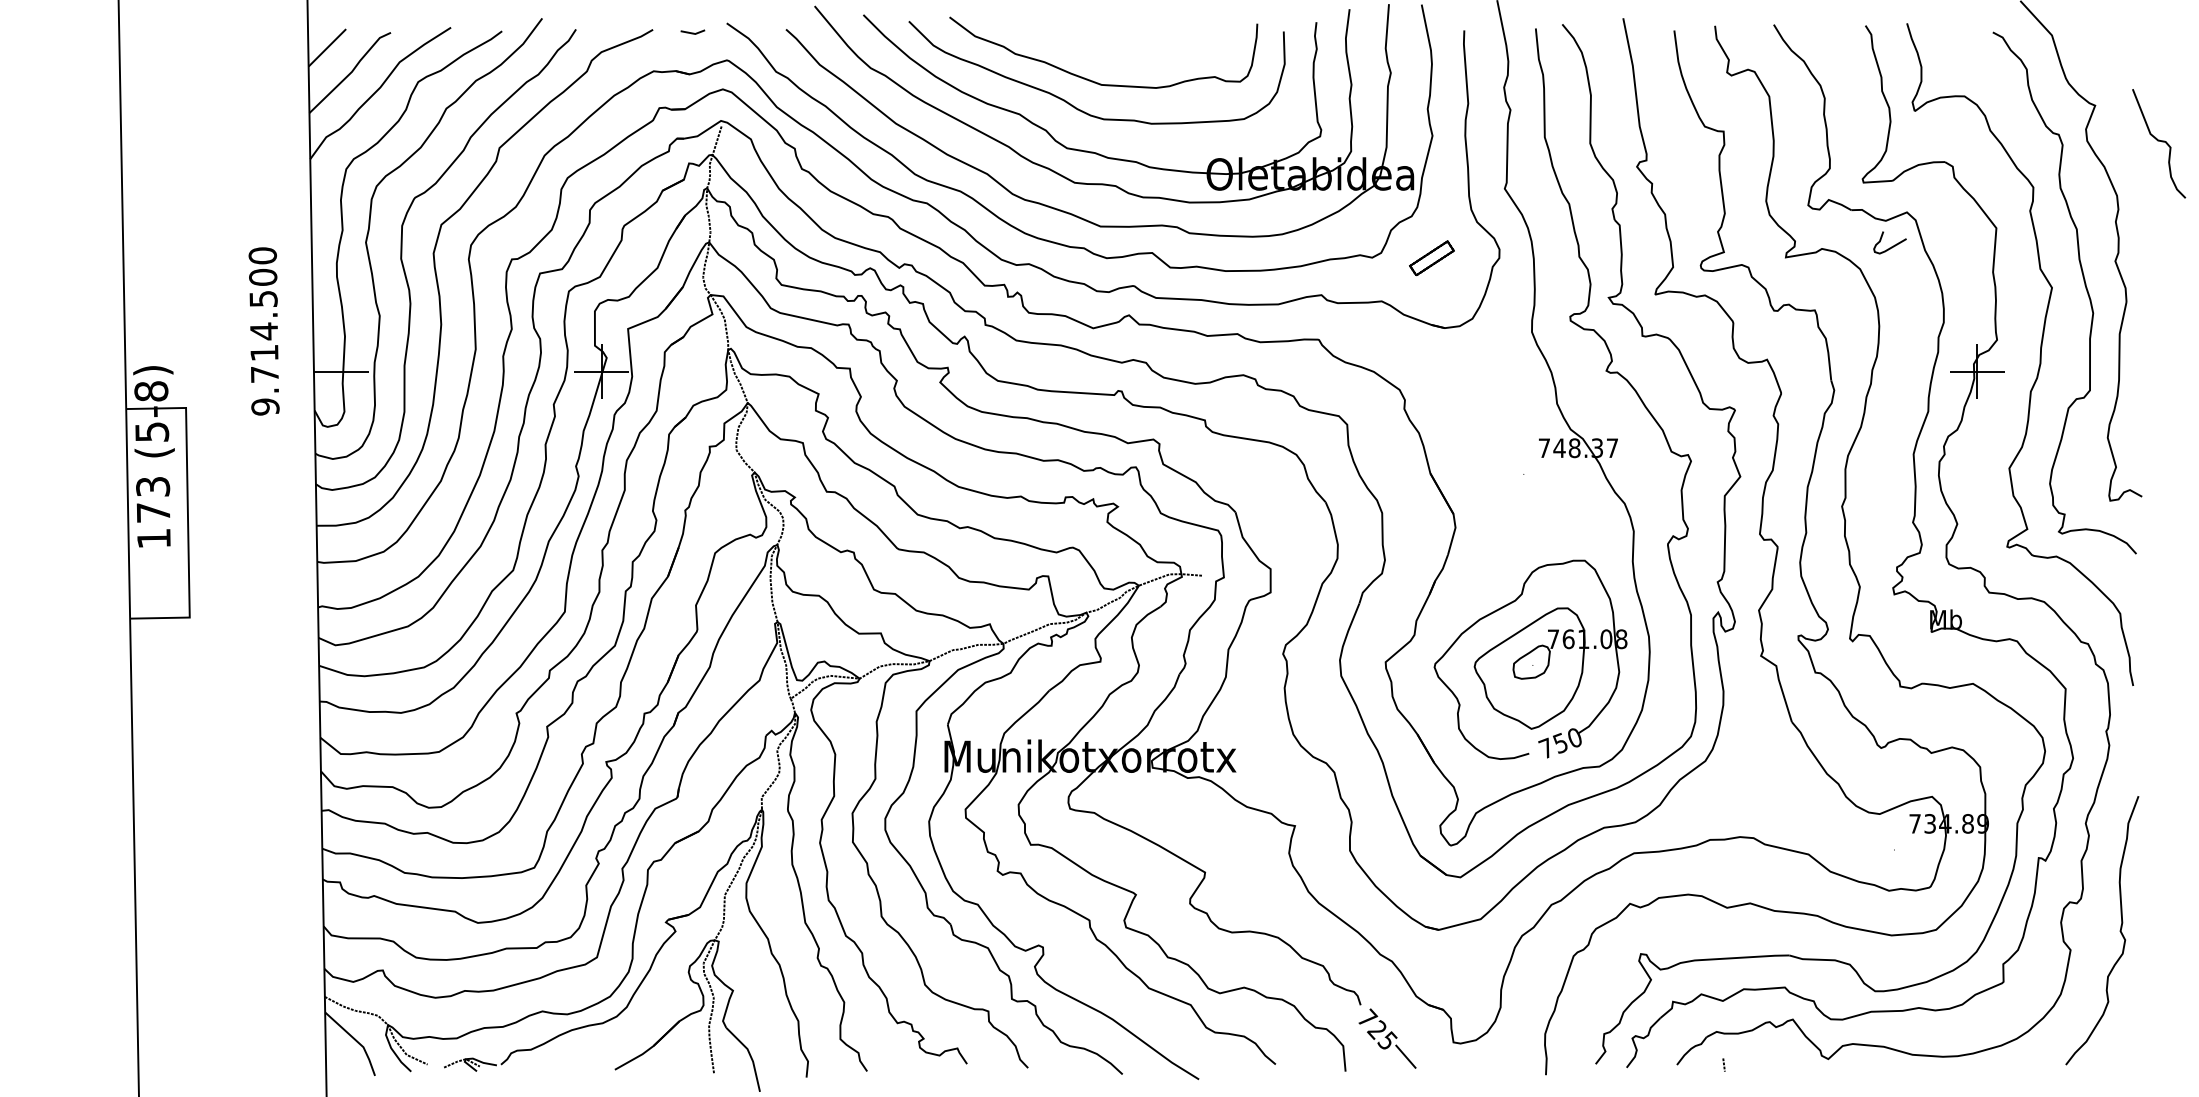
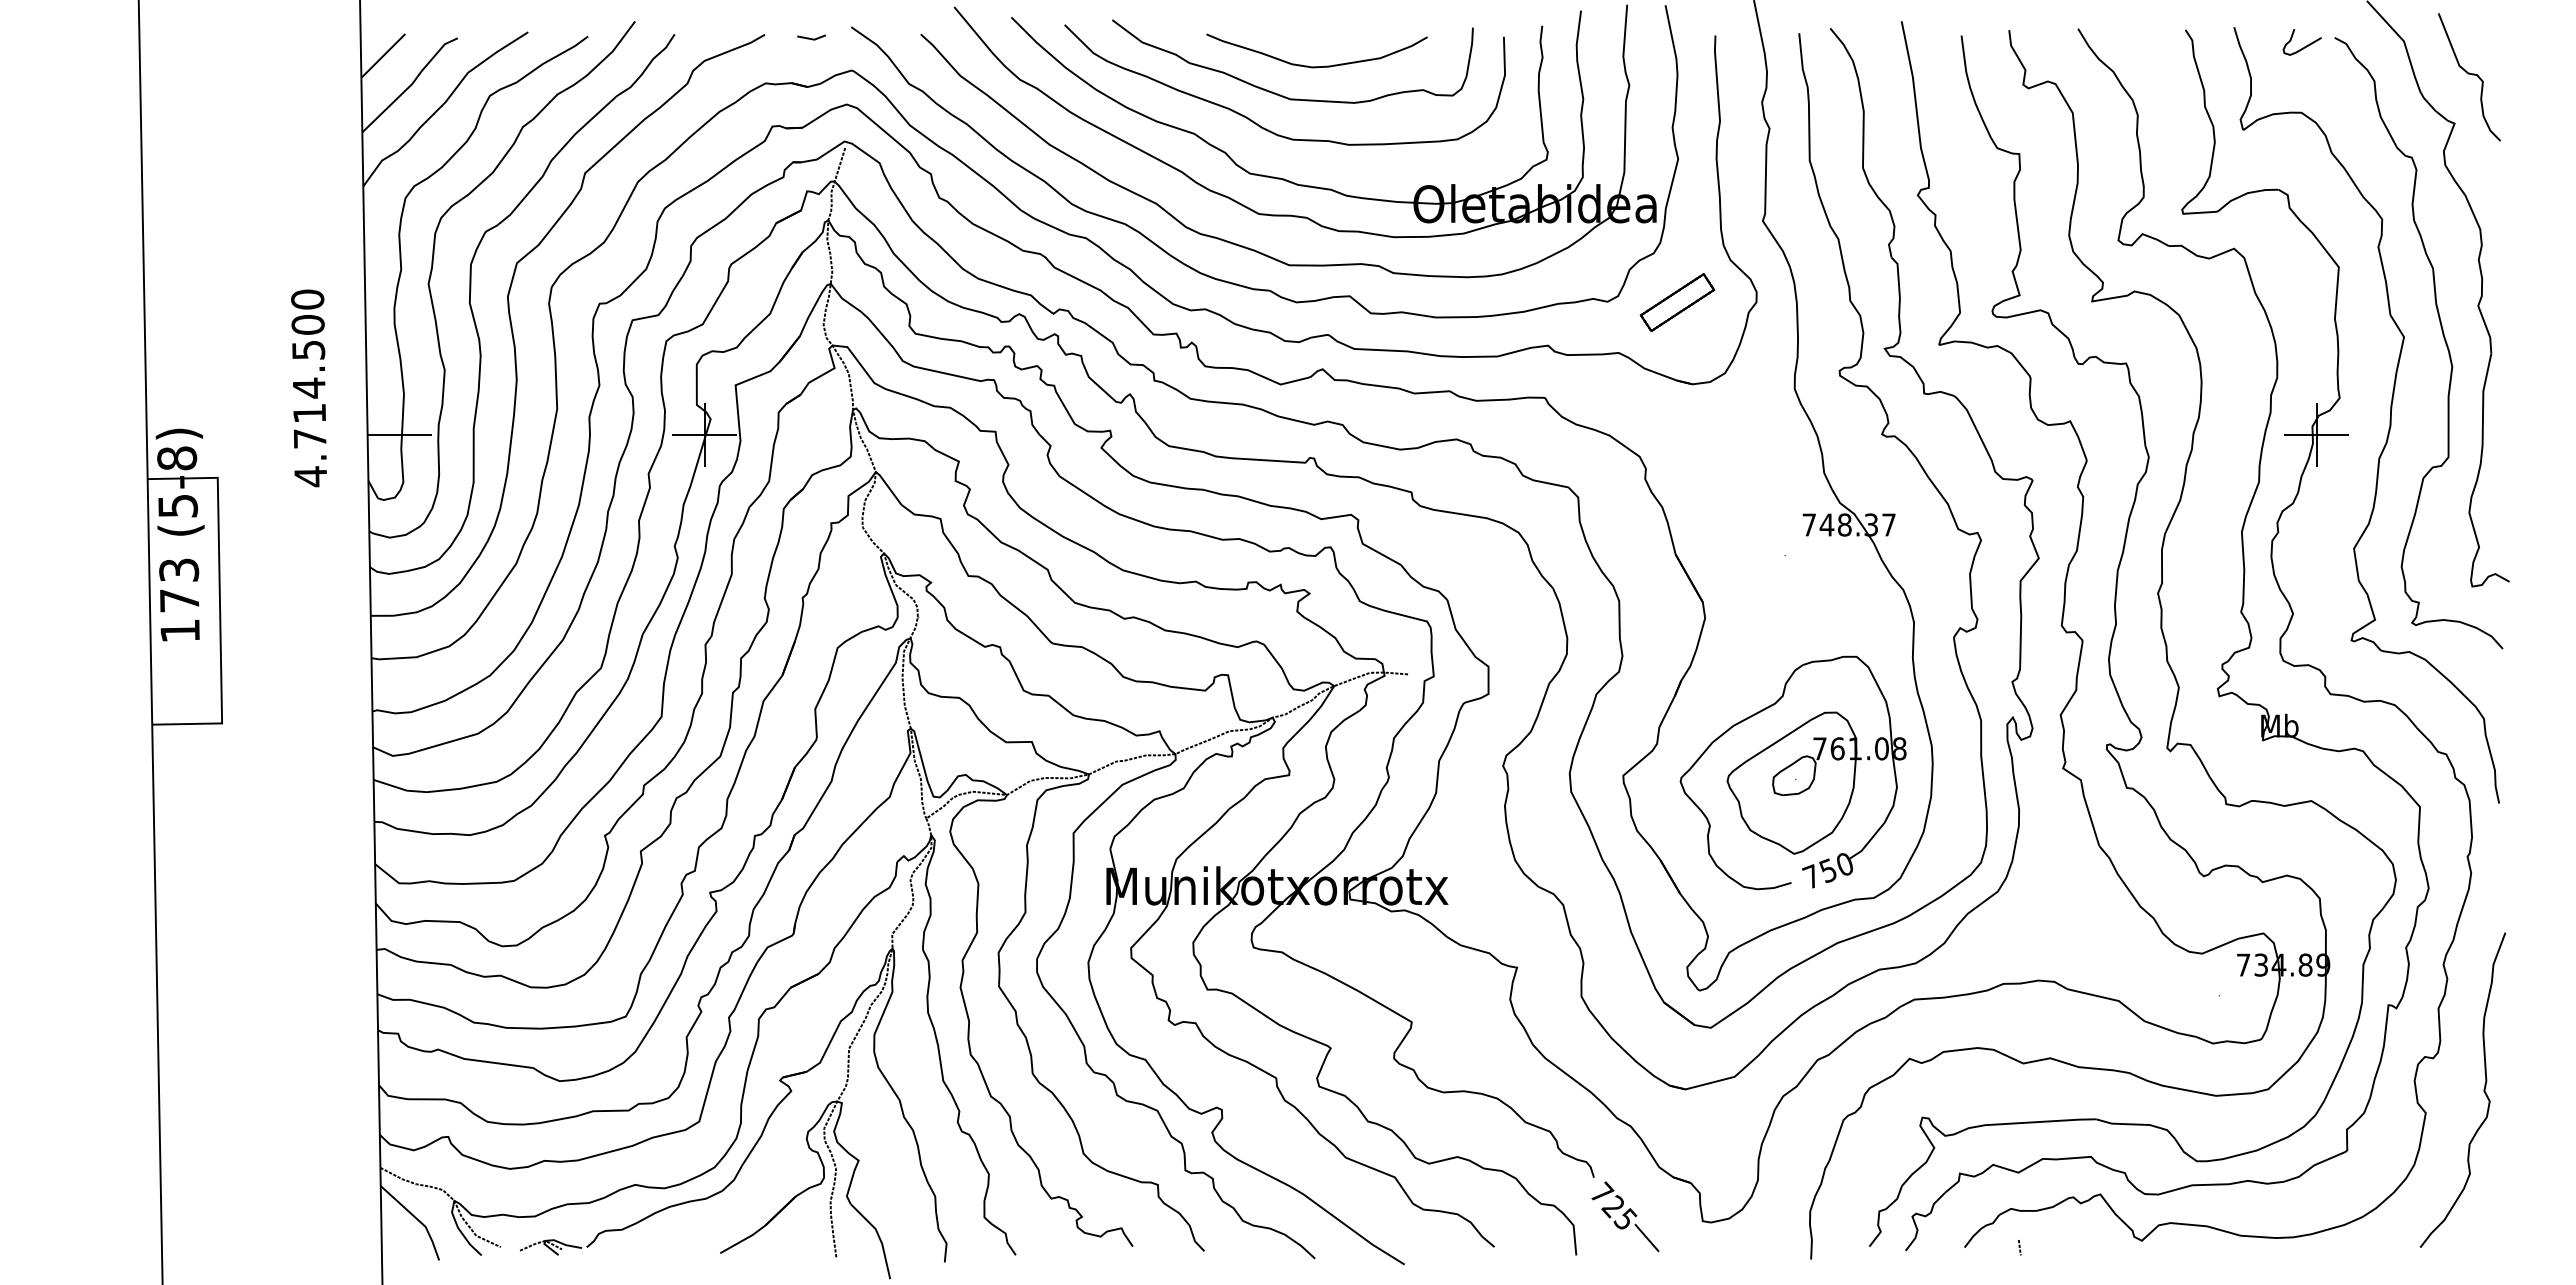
curve: (1123, 56) -> (1316, 66), added
curve: (2159, 141) -> (2469, 74), moved
curve: (1891, 246) -> (2304, 46), moved
part: (1431, 258) -> (1677, 302), size x1.43
text: (265, 406) -> (310, 476), 9.714.500 -> 4.714.500

